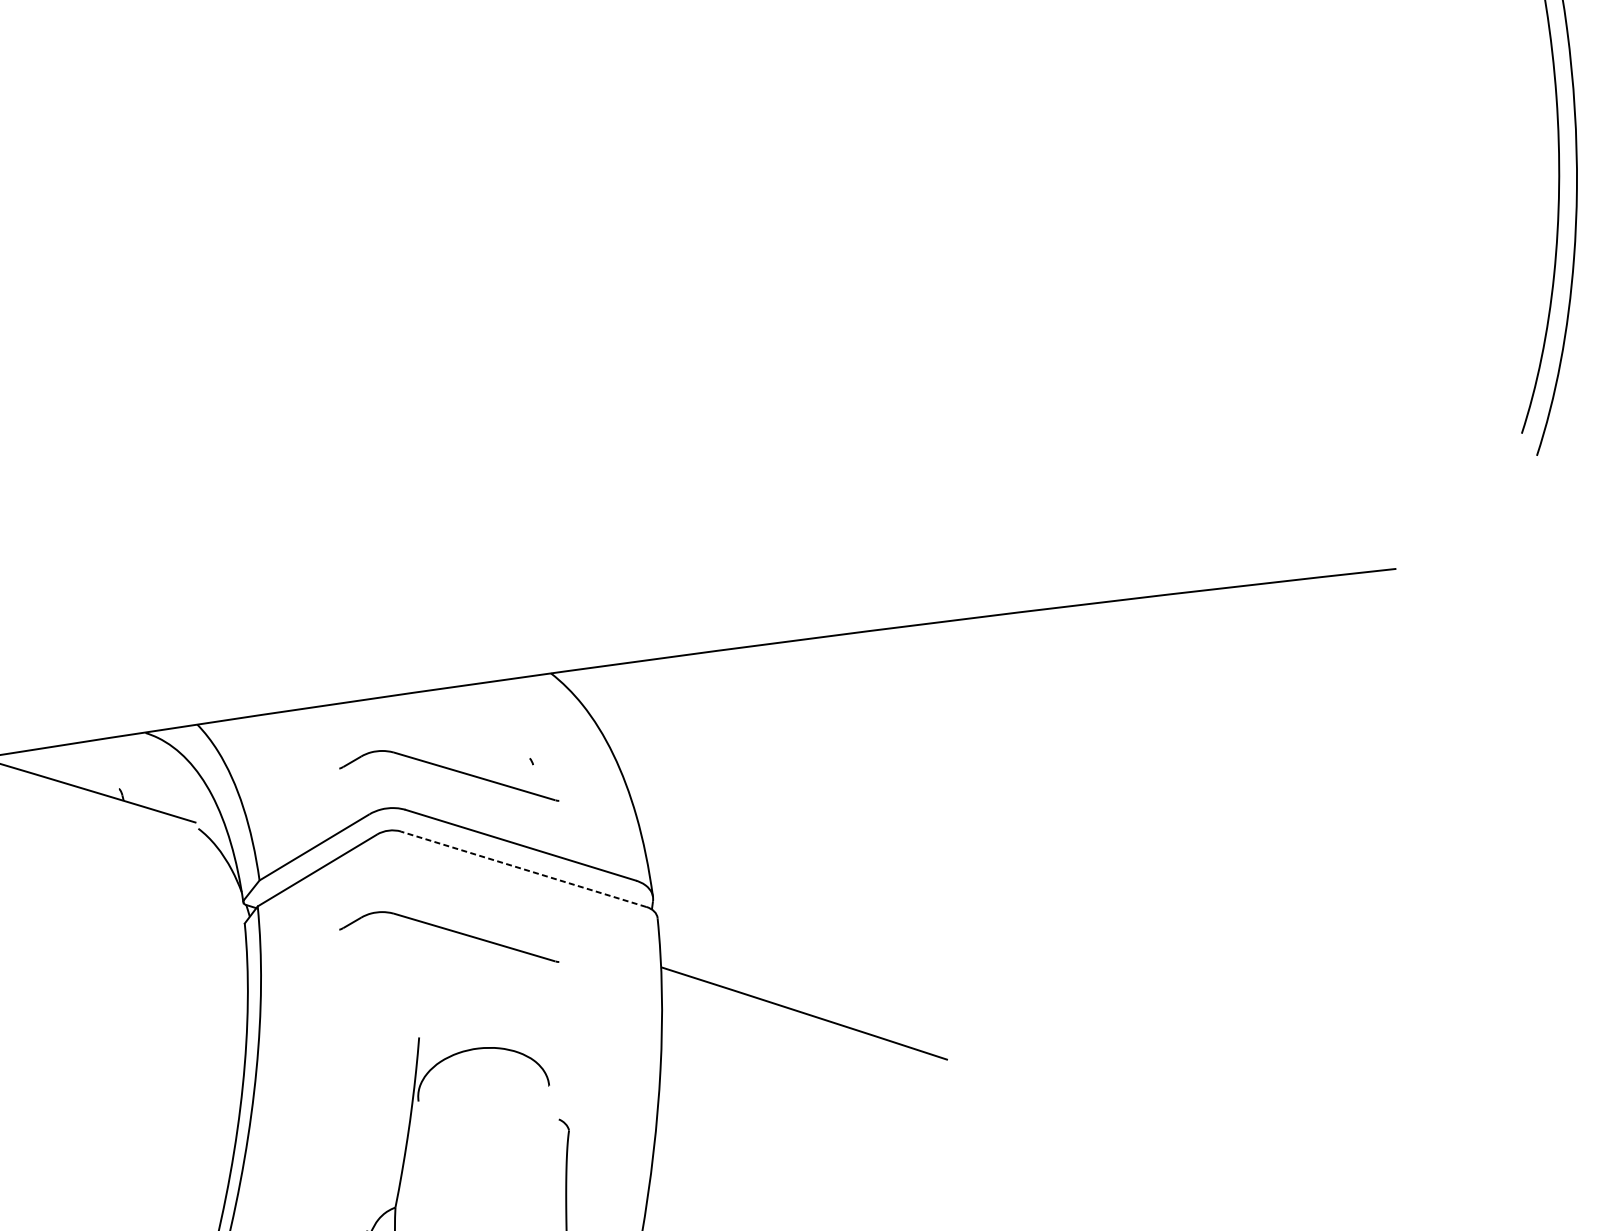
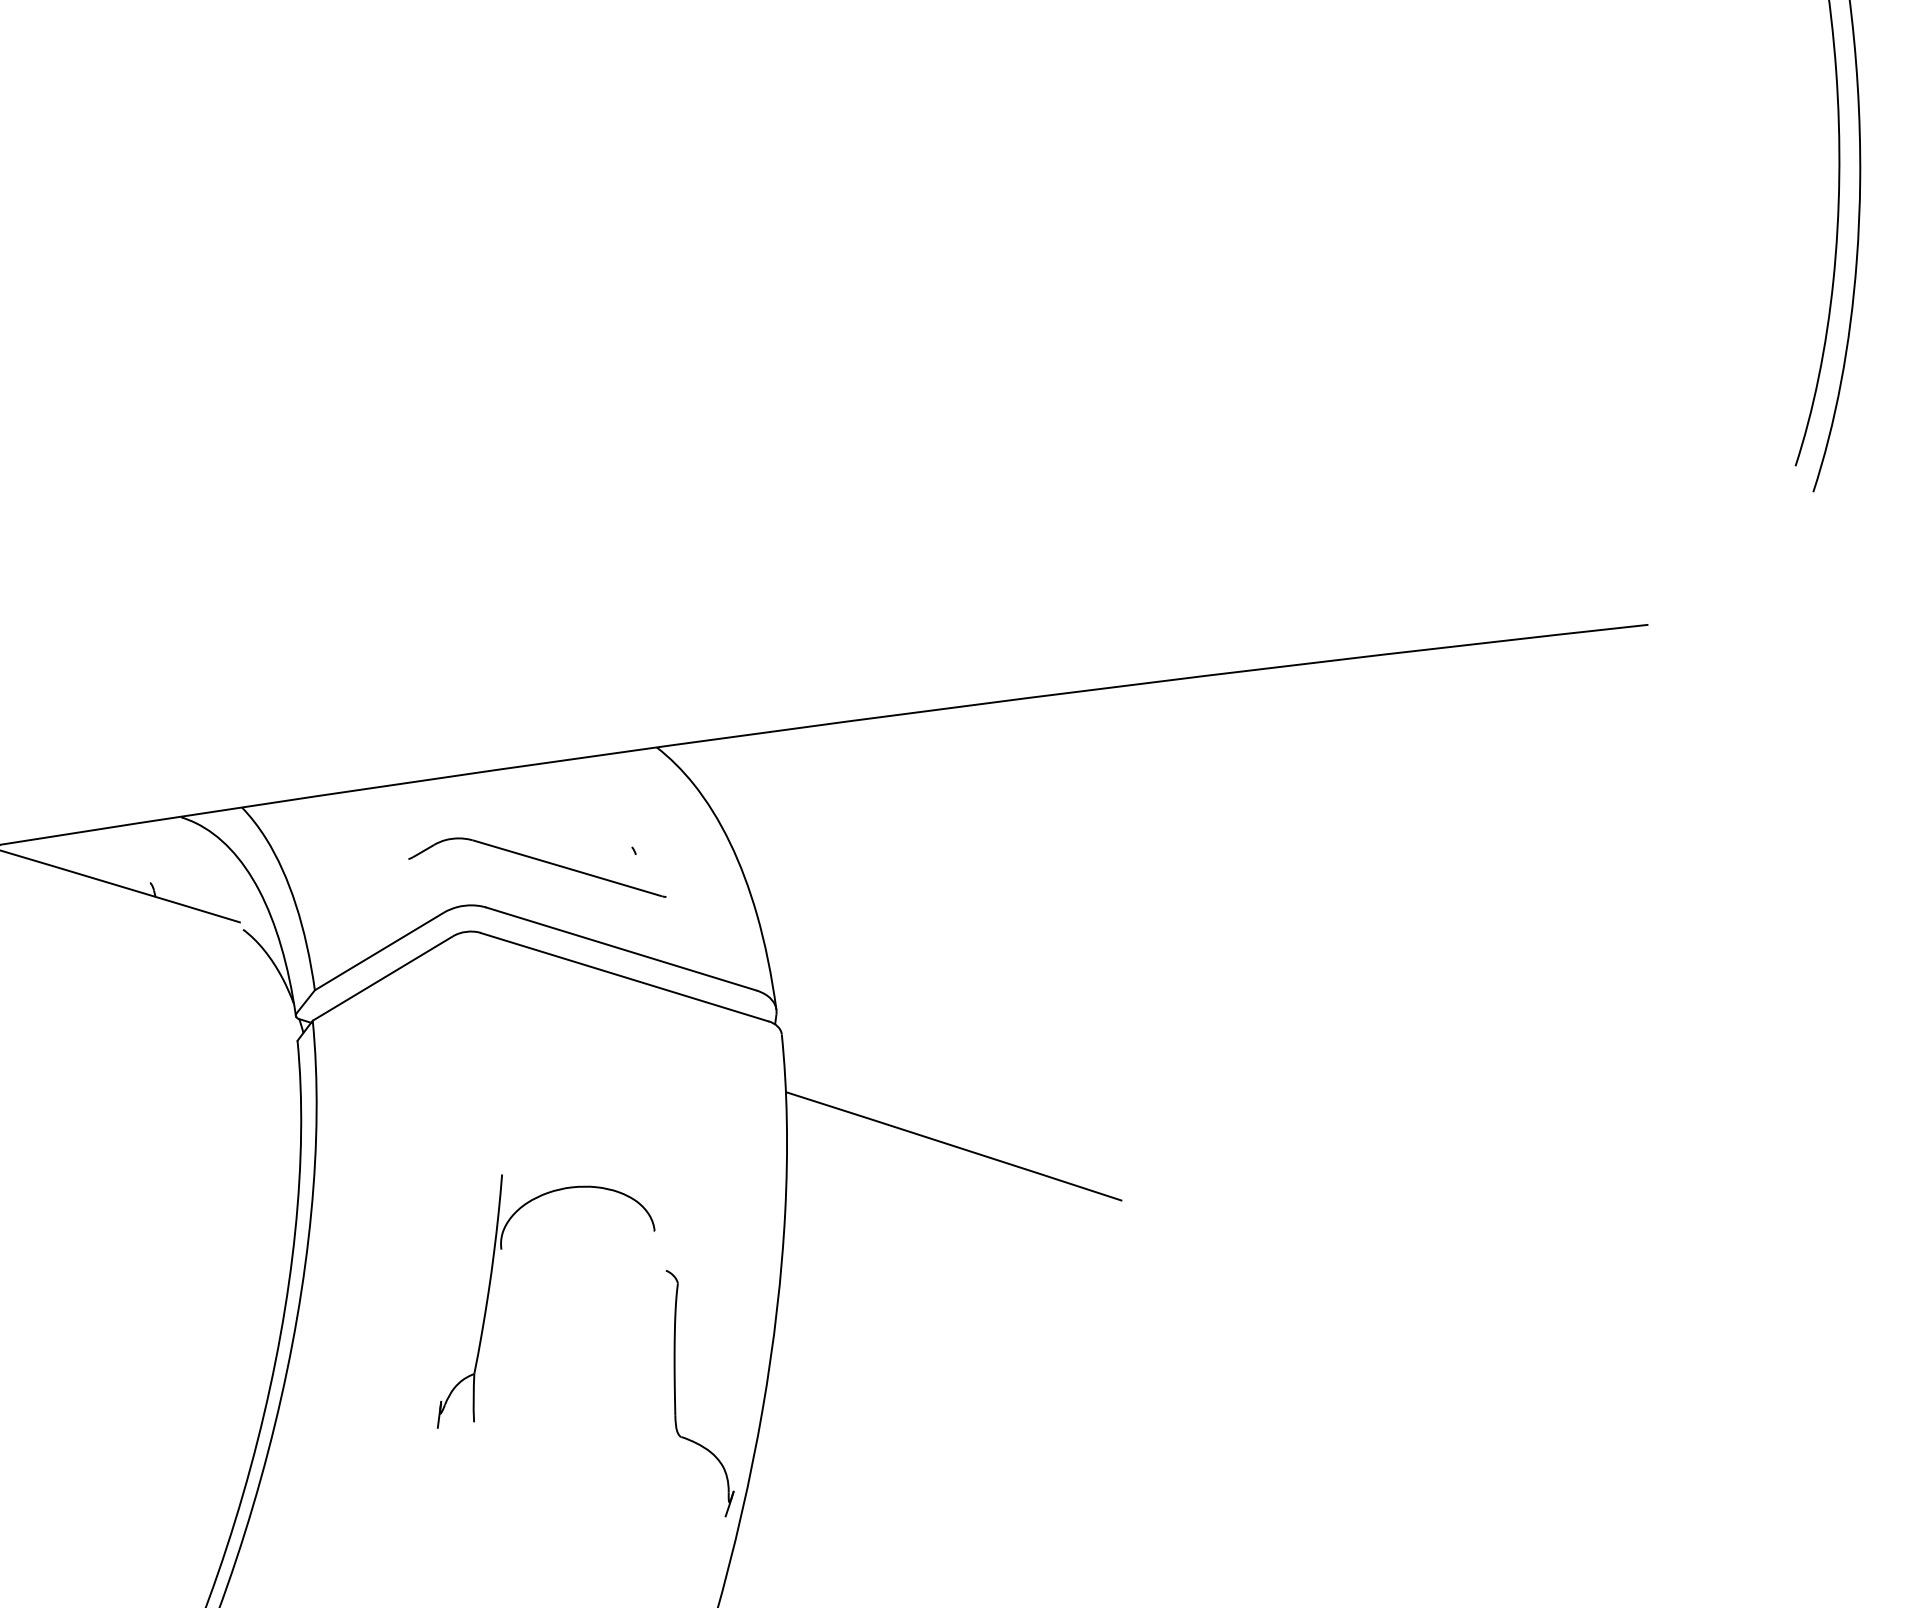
line: (523, 869) -> (624, 977), dashed -> solid
part: (451, 931) -> (540, 1050), removed

